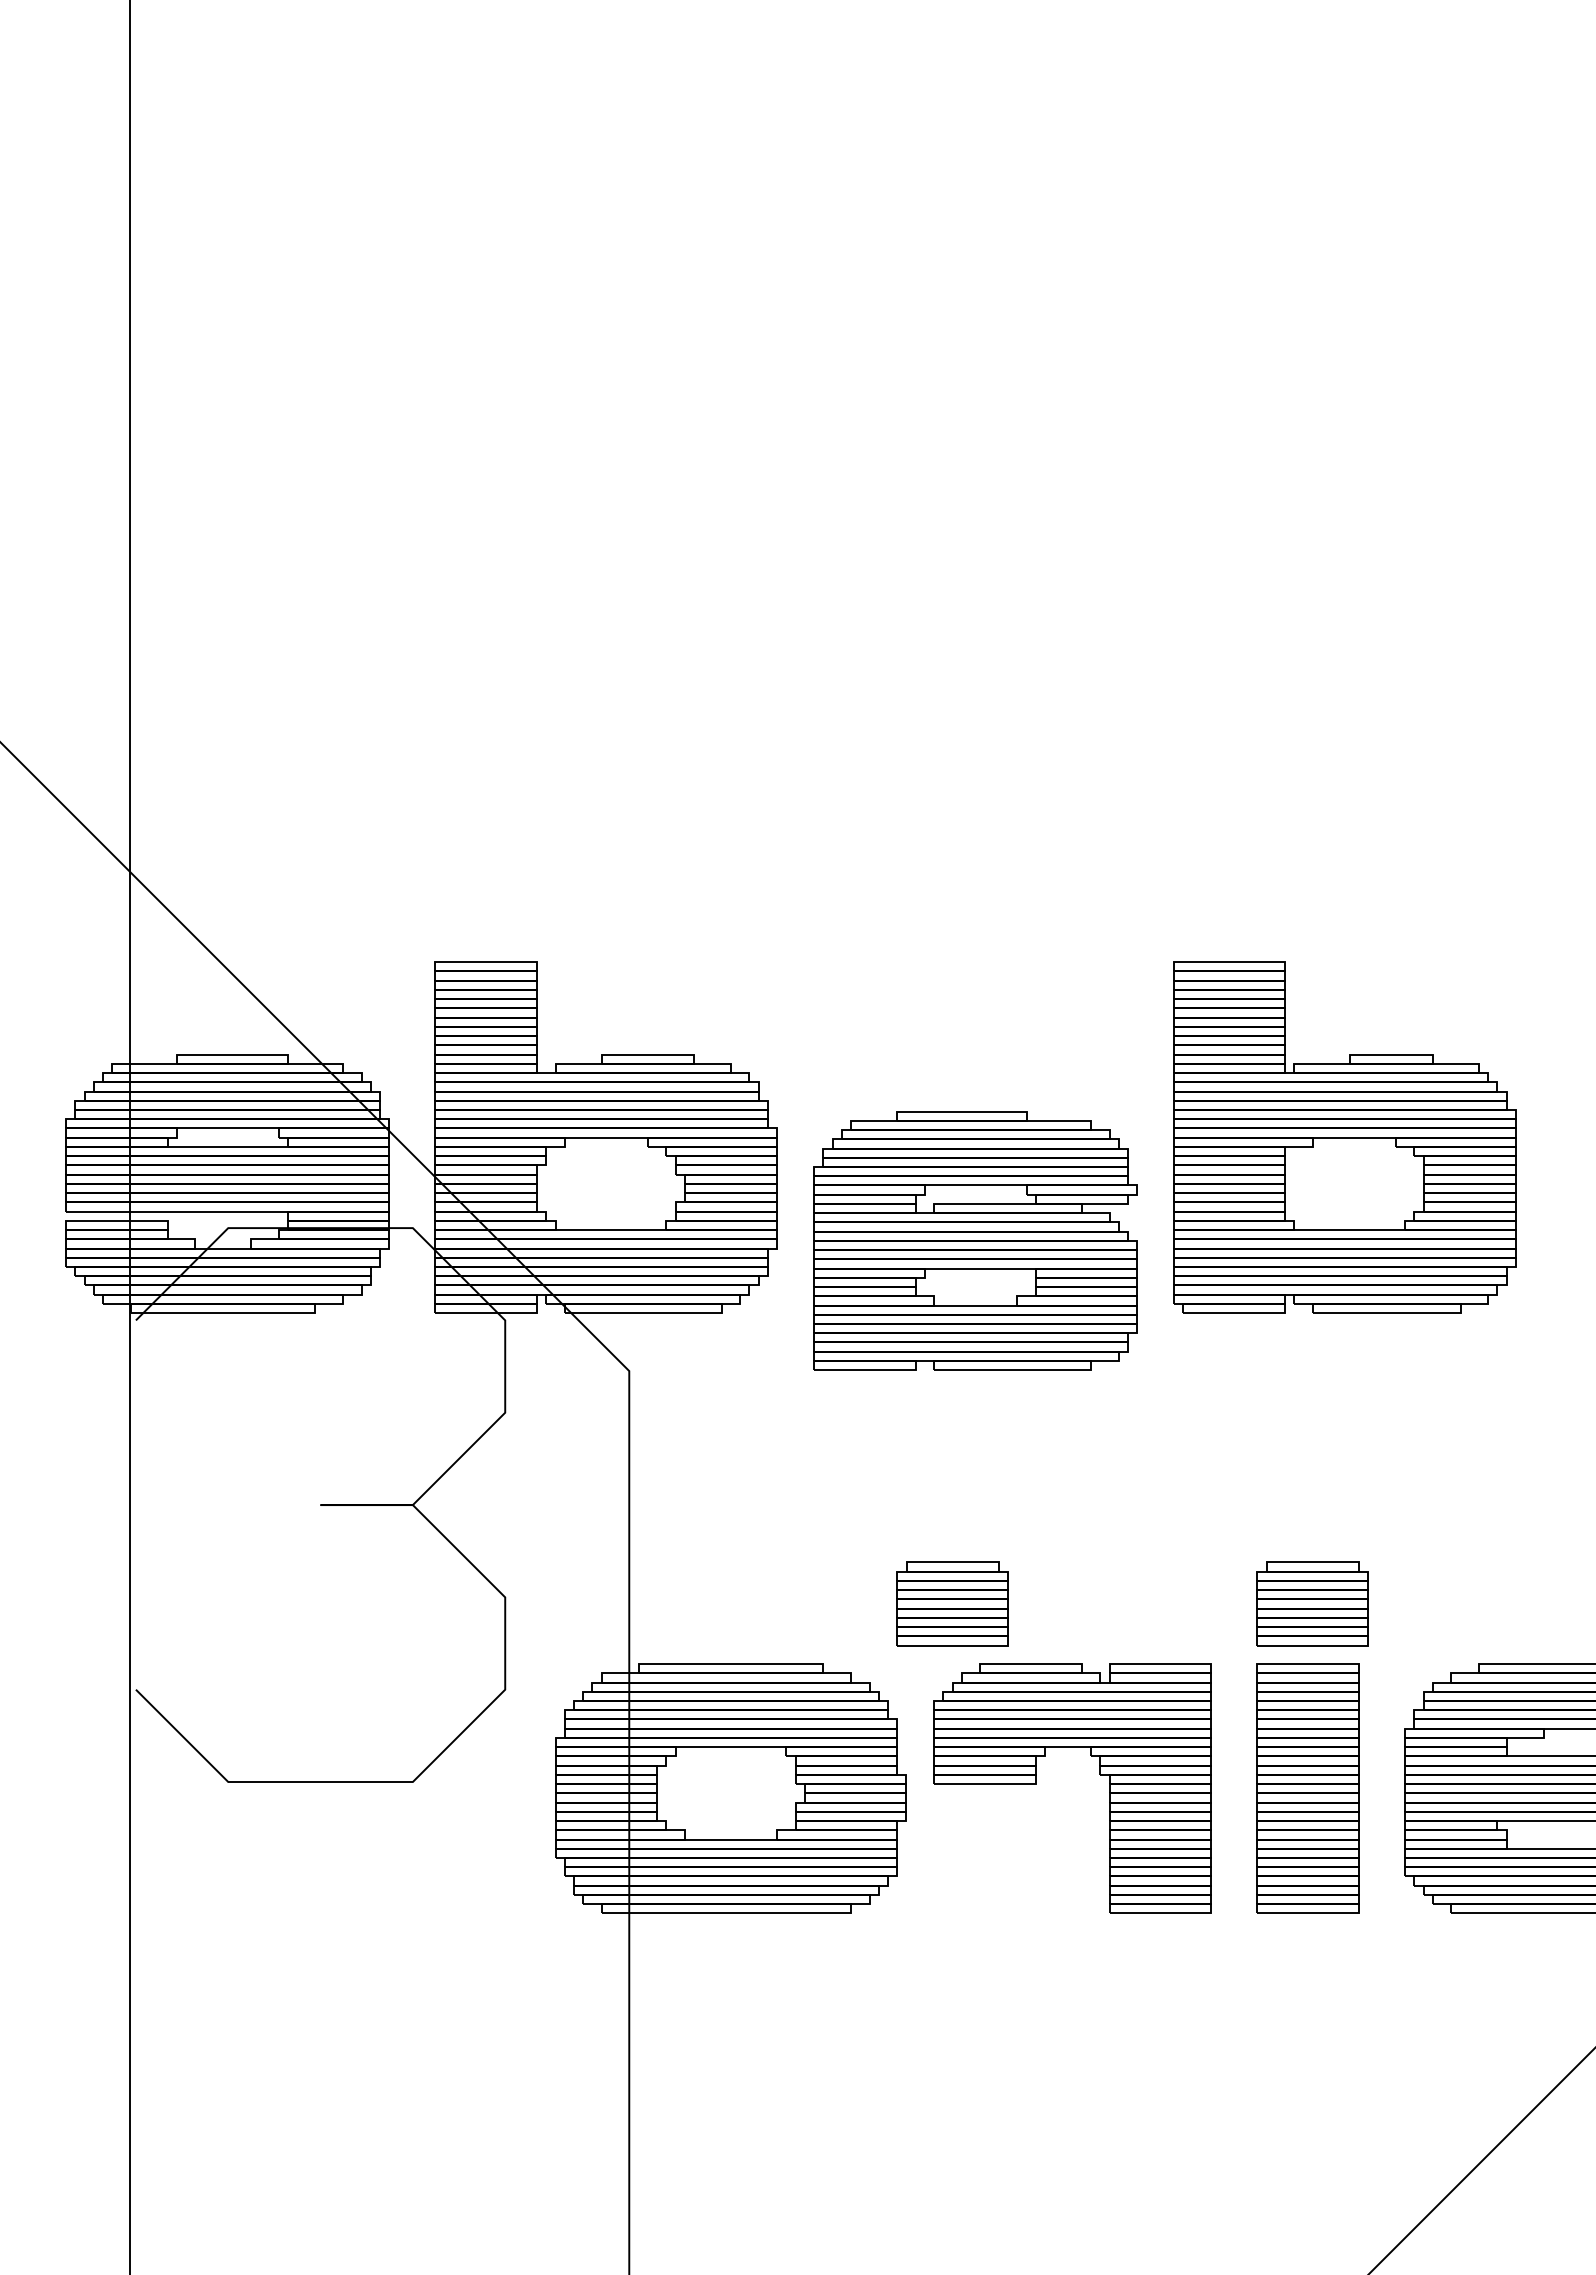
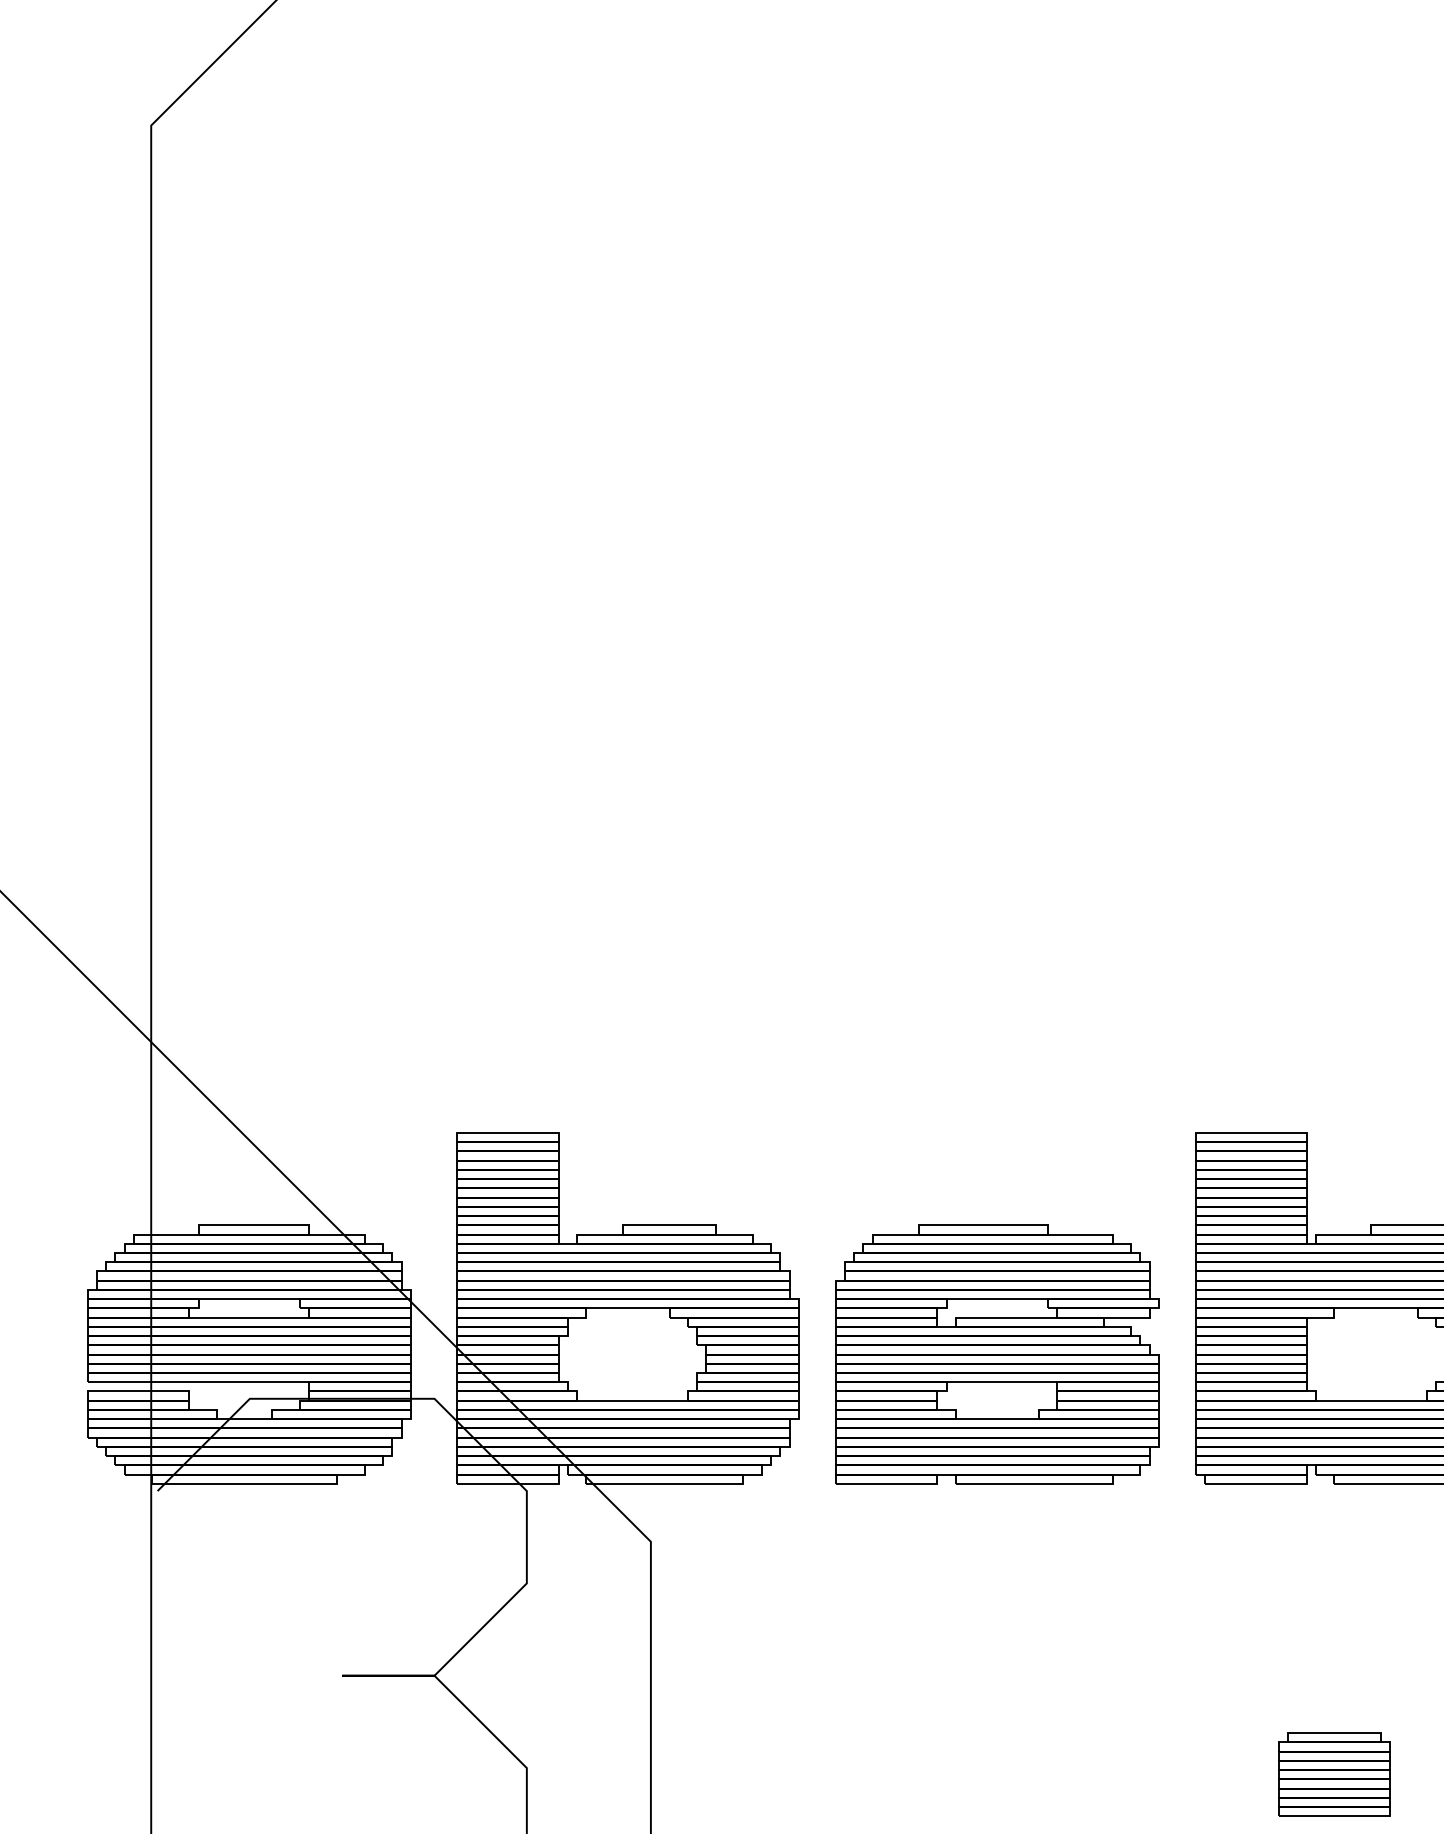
part: (975, 1240) -> (997, 1354), moved
part: (952, 1603) -> (974, 1774), removed

